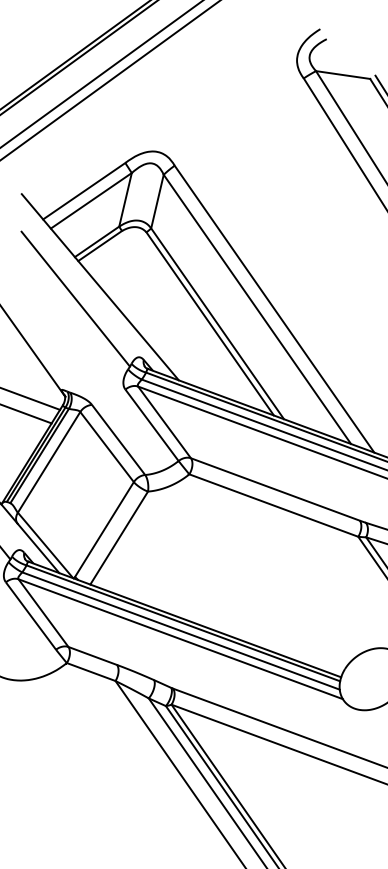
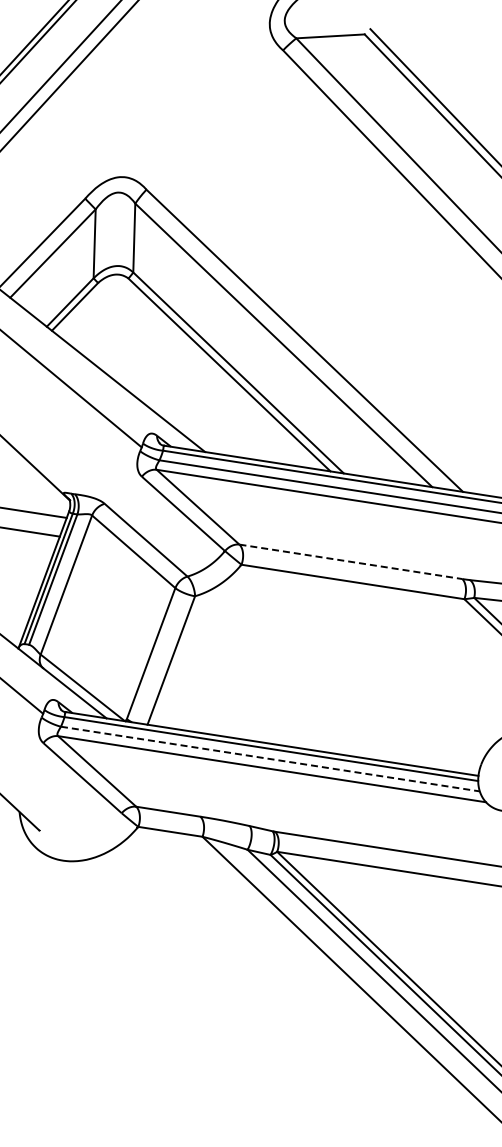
line: (275, 489) -> (350, 561), solid -> dashed
line: (181, 631) -> (270, 759), solid -> dashed

